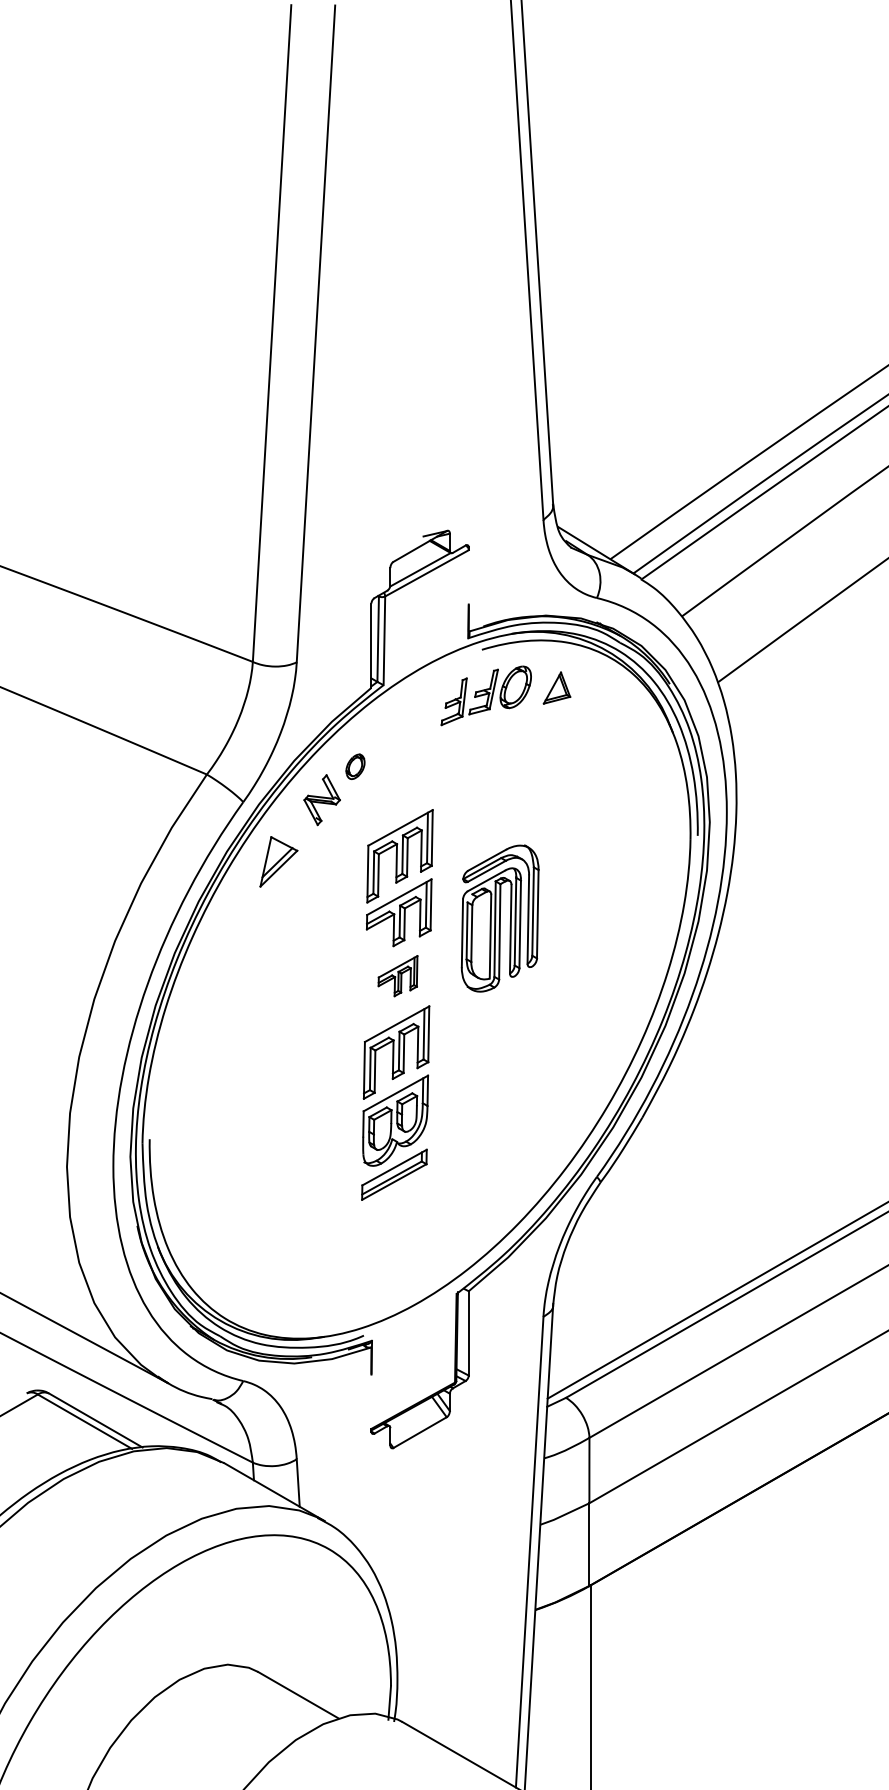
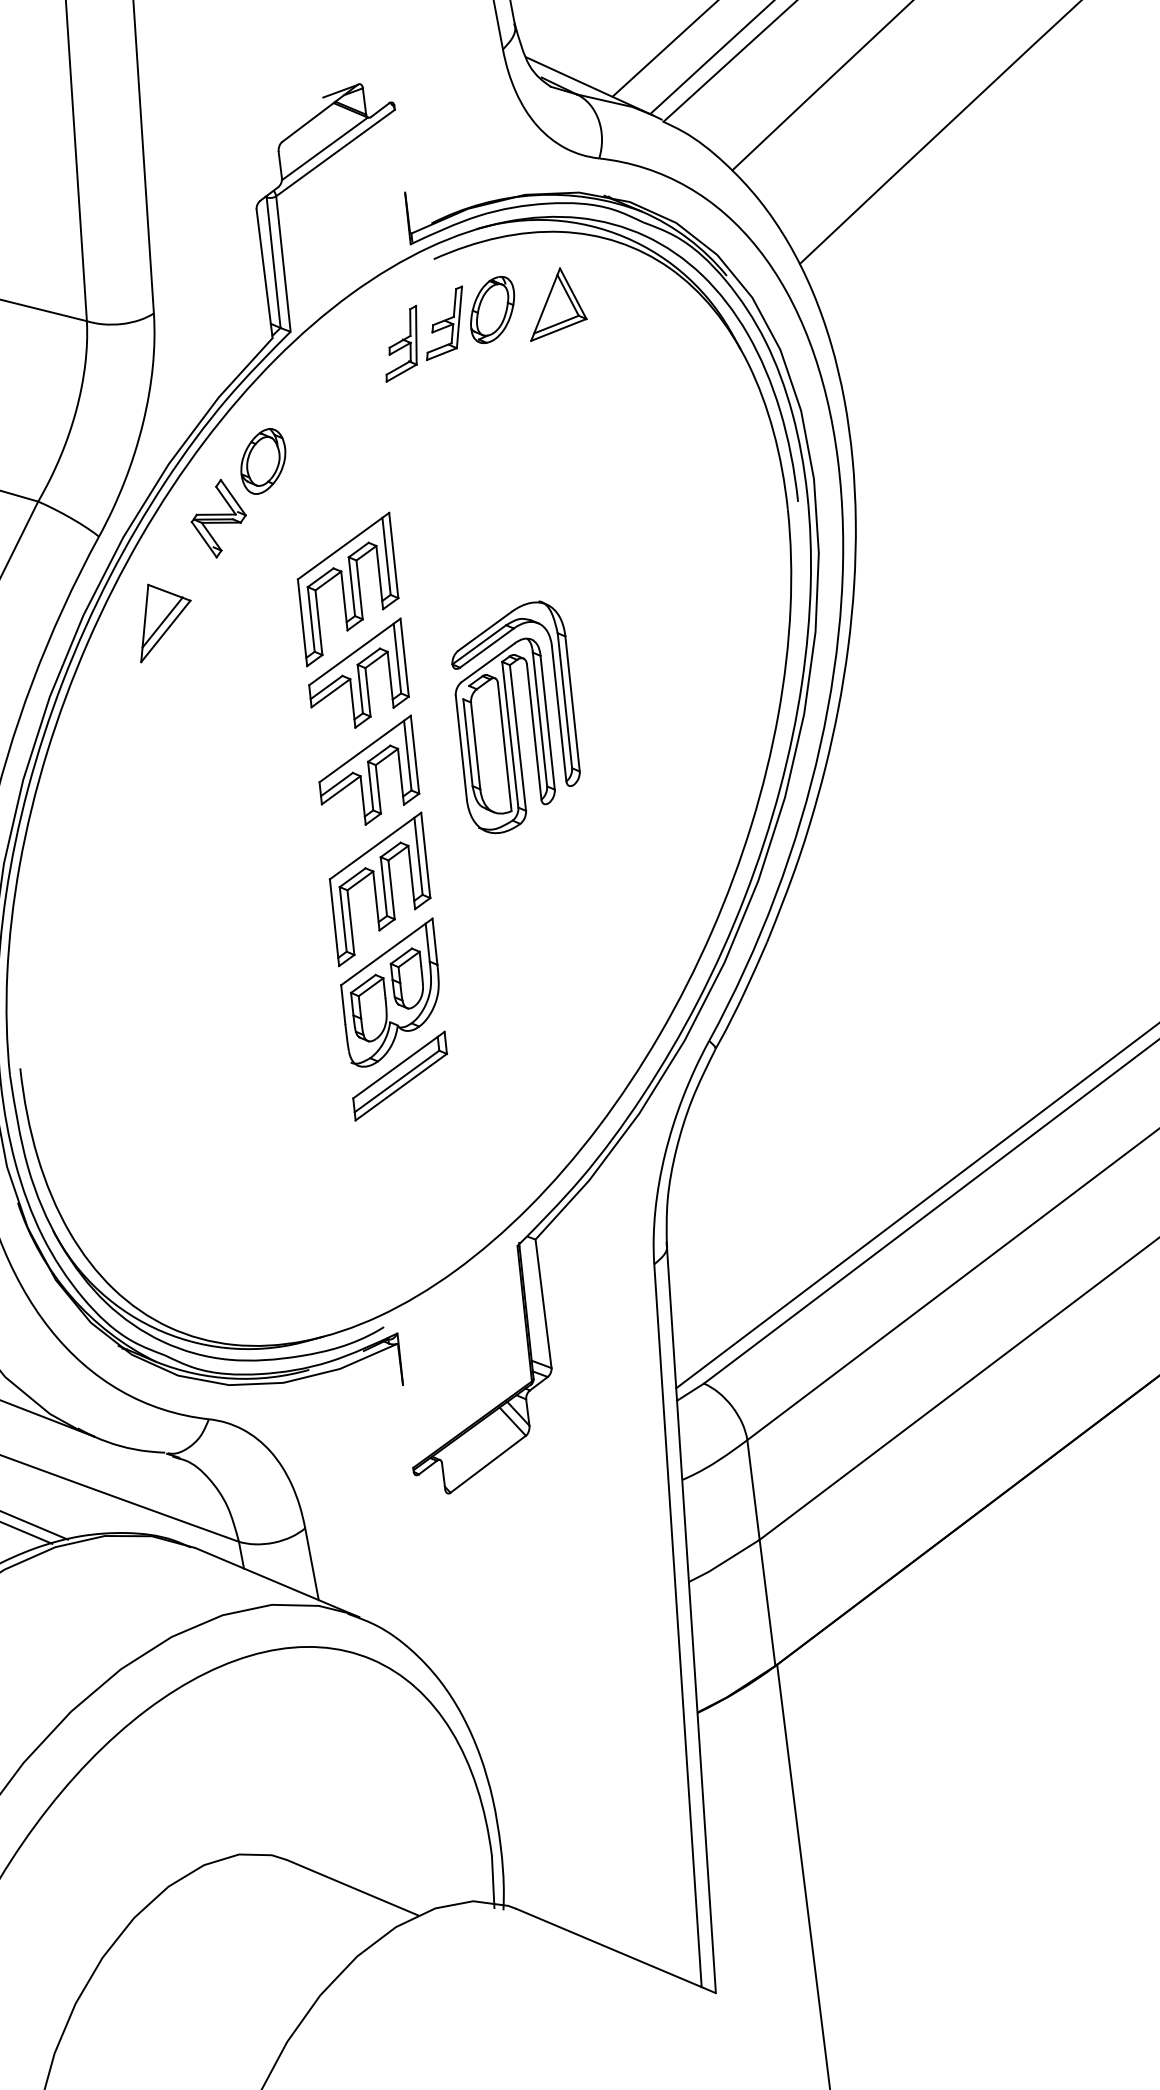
part: (556, 687) -> (554, 302), size x1.43
part: (355, 766) -> (263, 461), size x1.67
part: (499, 918) -> (515, 717), moved
part: (397, 975) -> (366, 771), size x1.67

